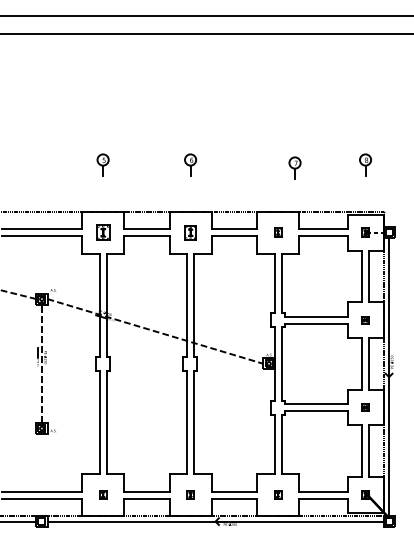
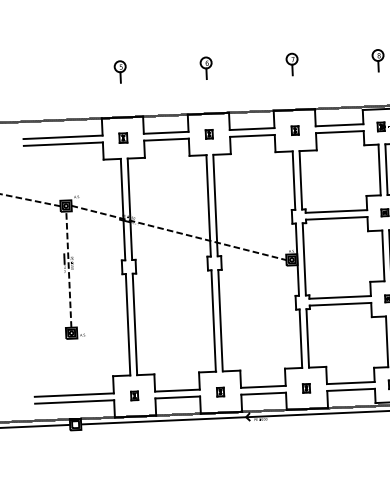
part: (294, 167) -> (291, 63), moved
part: (102, 232) -> (122, 138), size x0.62
part: (190, 232) -> (209, 134), size x0.62

